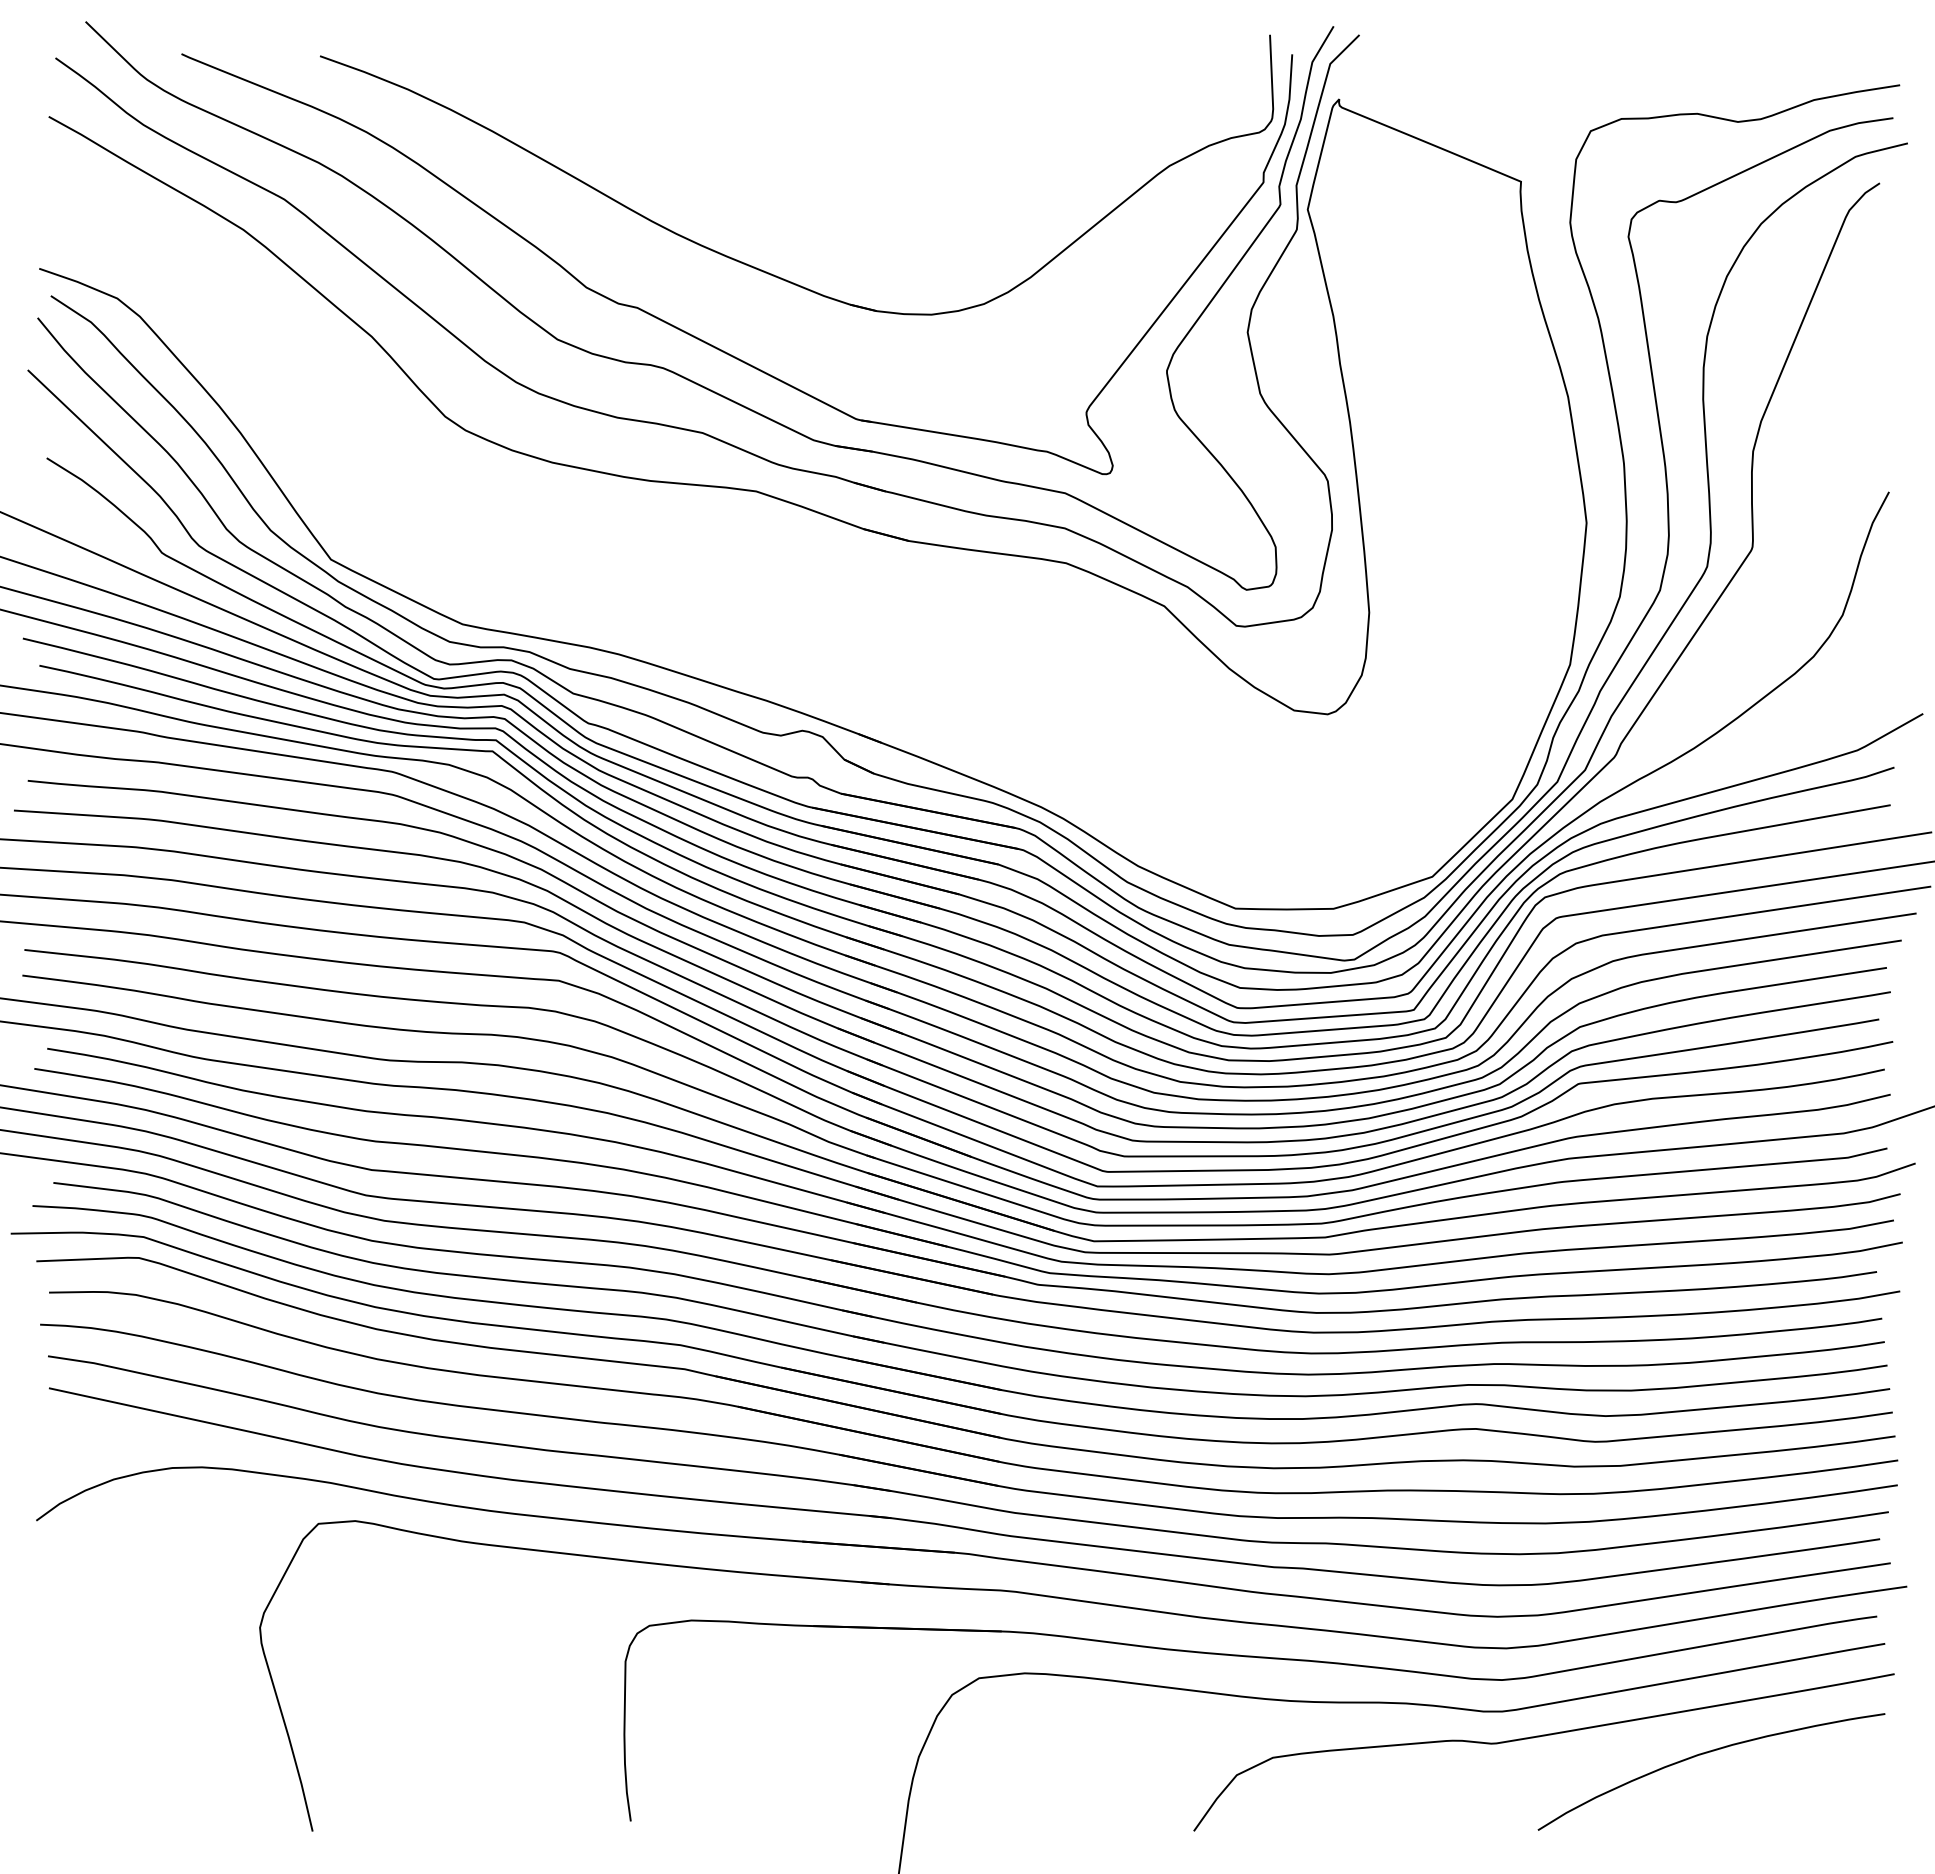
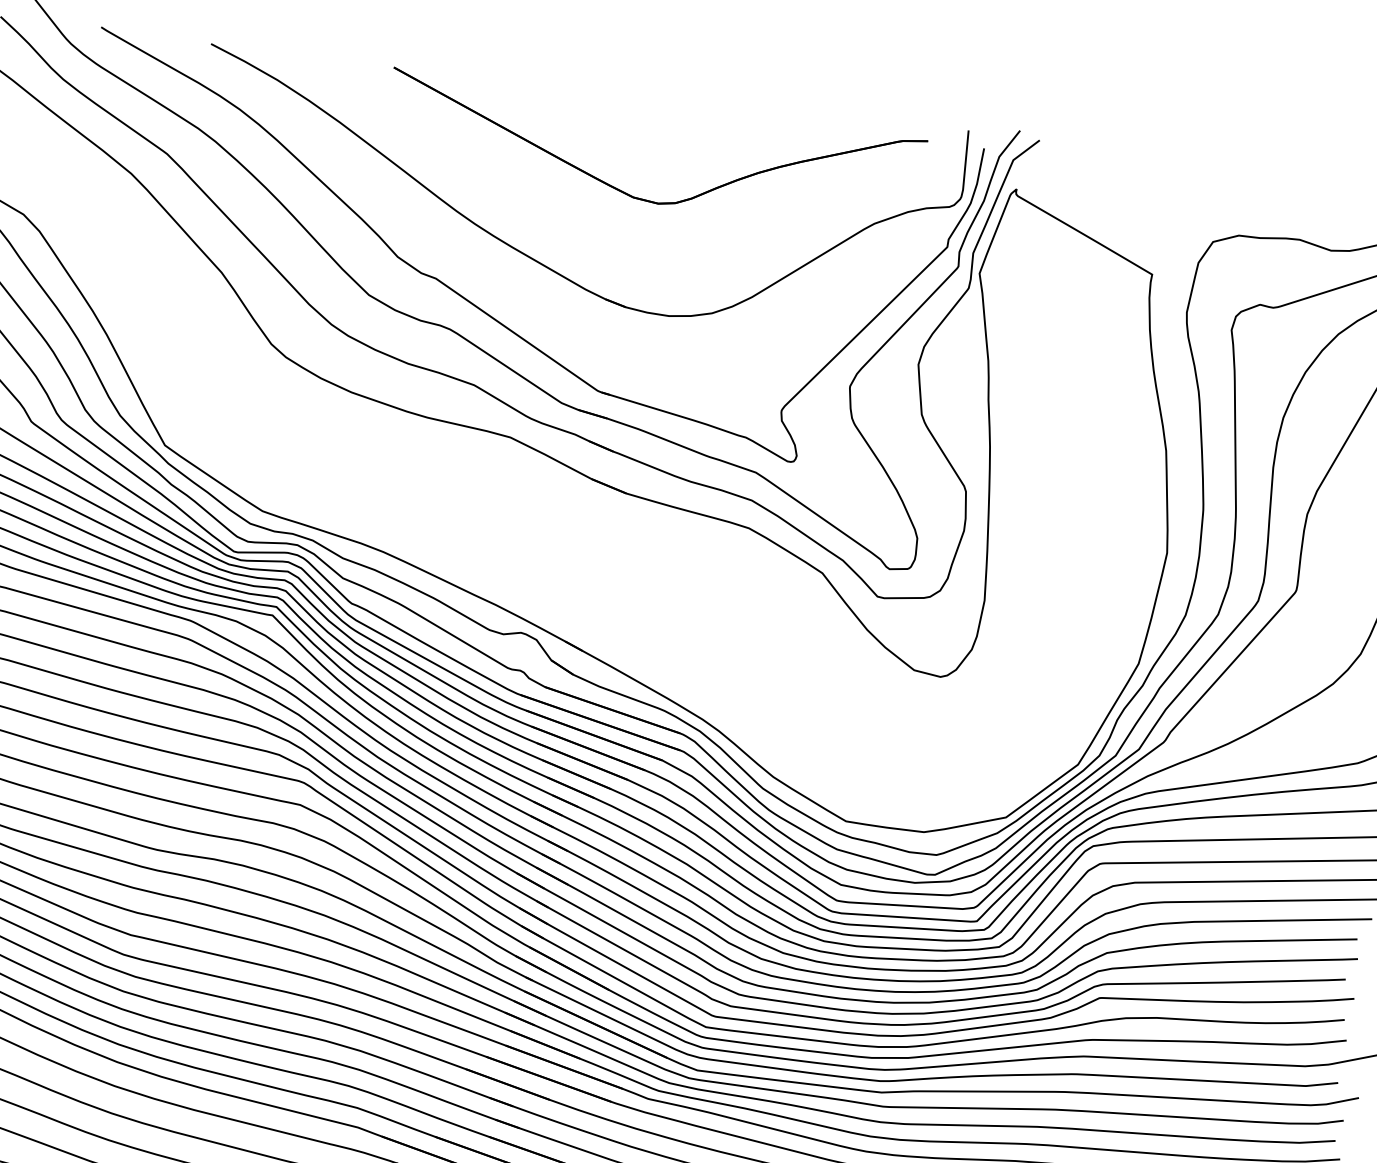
part: (881, 174) -> (644, 199), added

